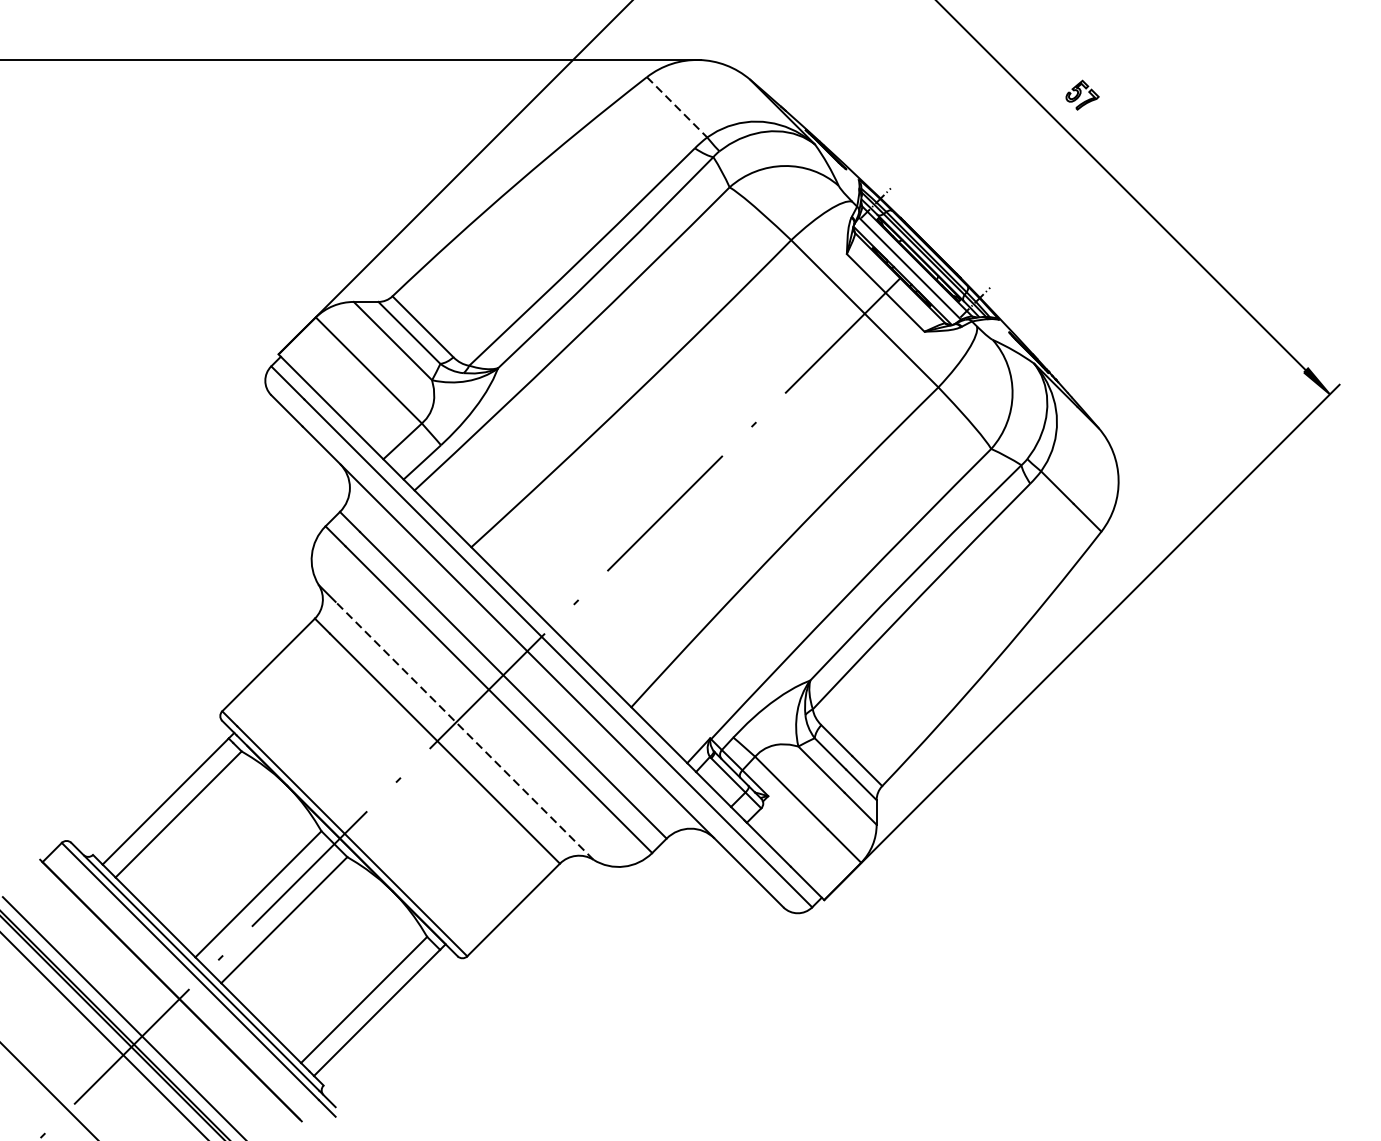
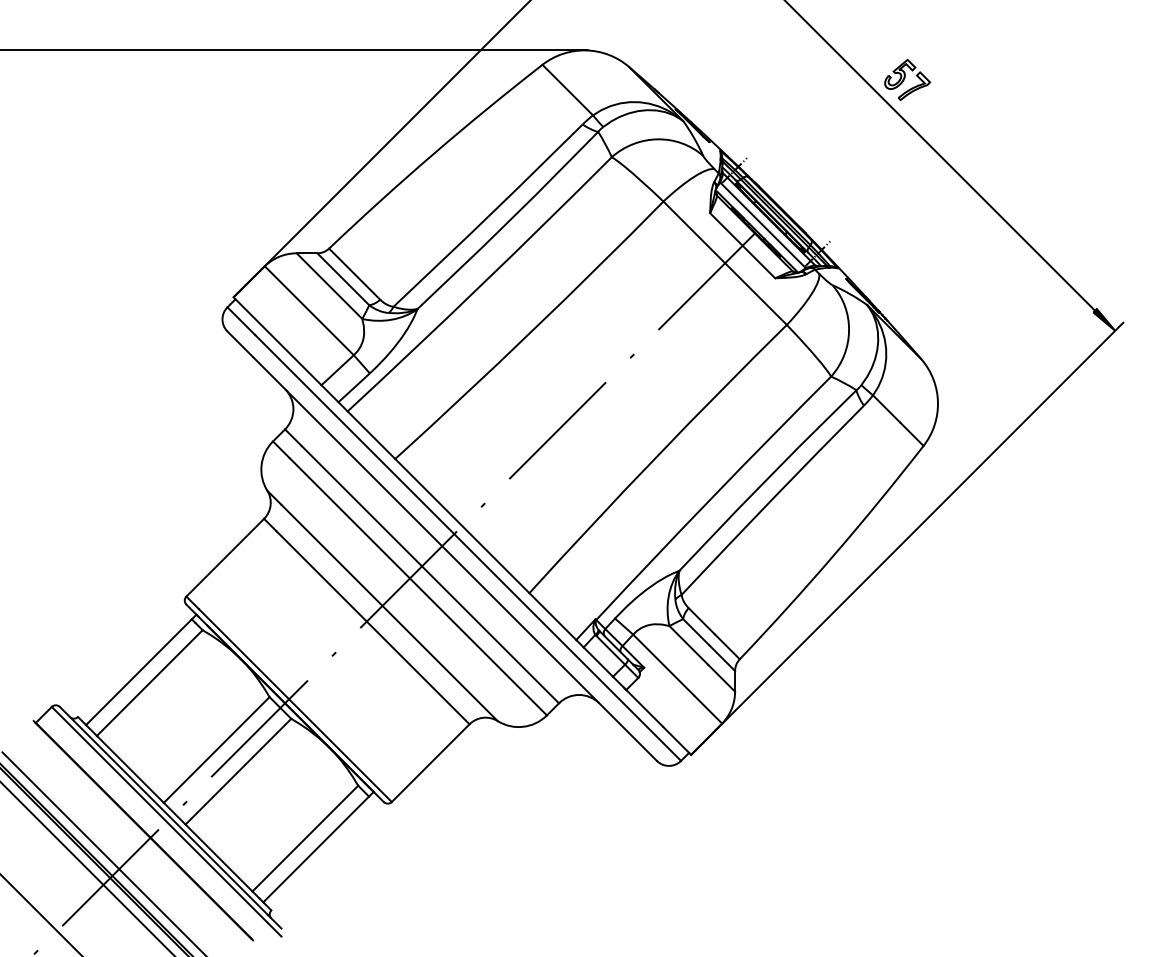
part: (1082, 94) -> (907, 79), size x1.67
line: (676, 107) -> (567, 90), dashed -> solid
line: (464, 730) -> (389, 612), dashed -> solid

